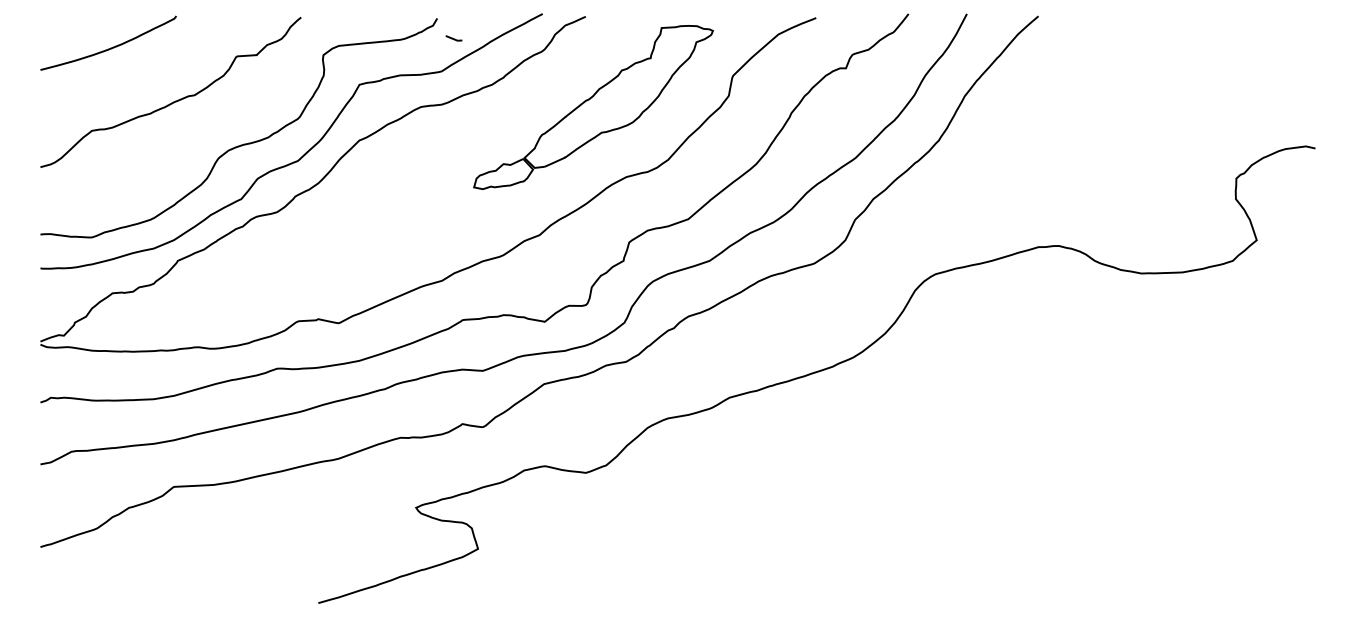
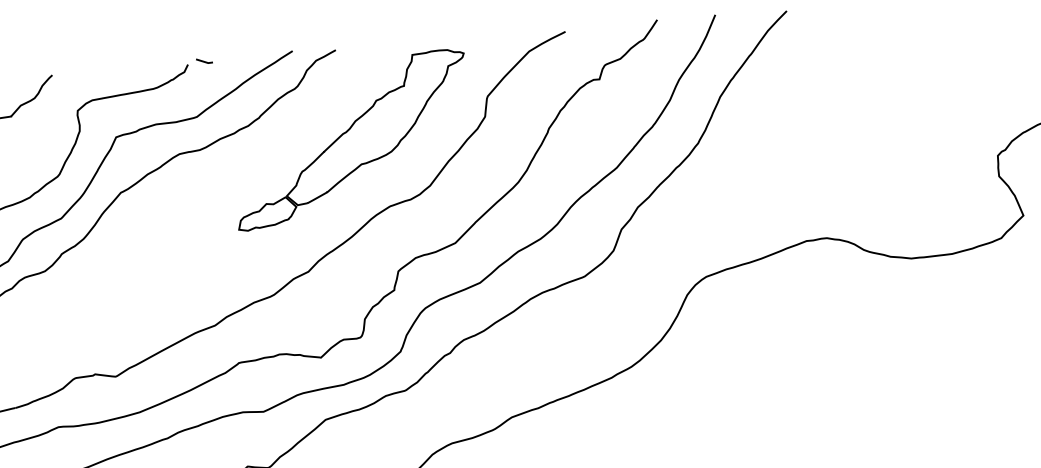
line: (453, 38) -> (203, 61), moved

